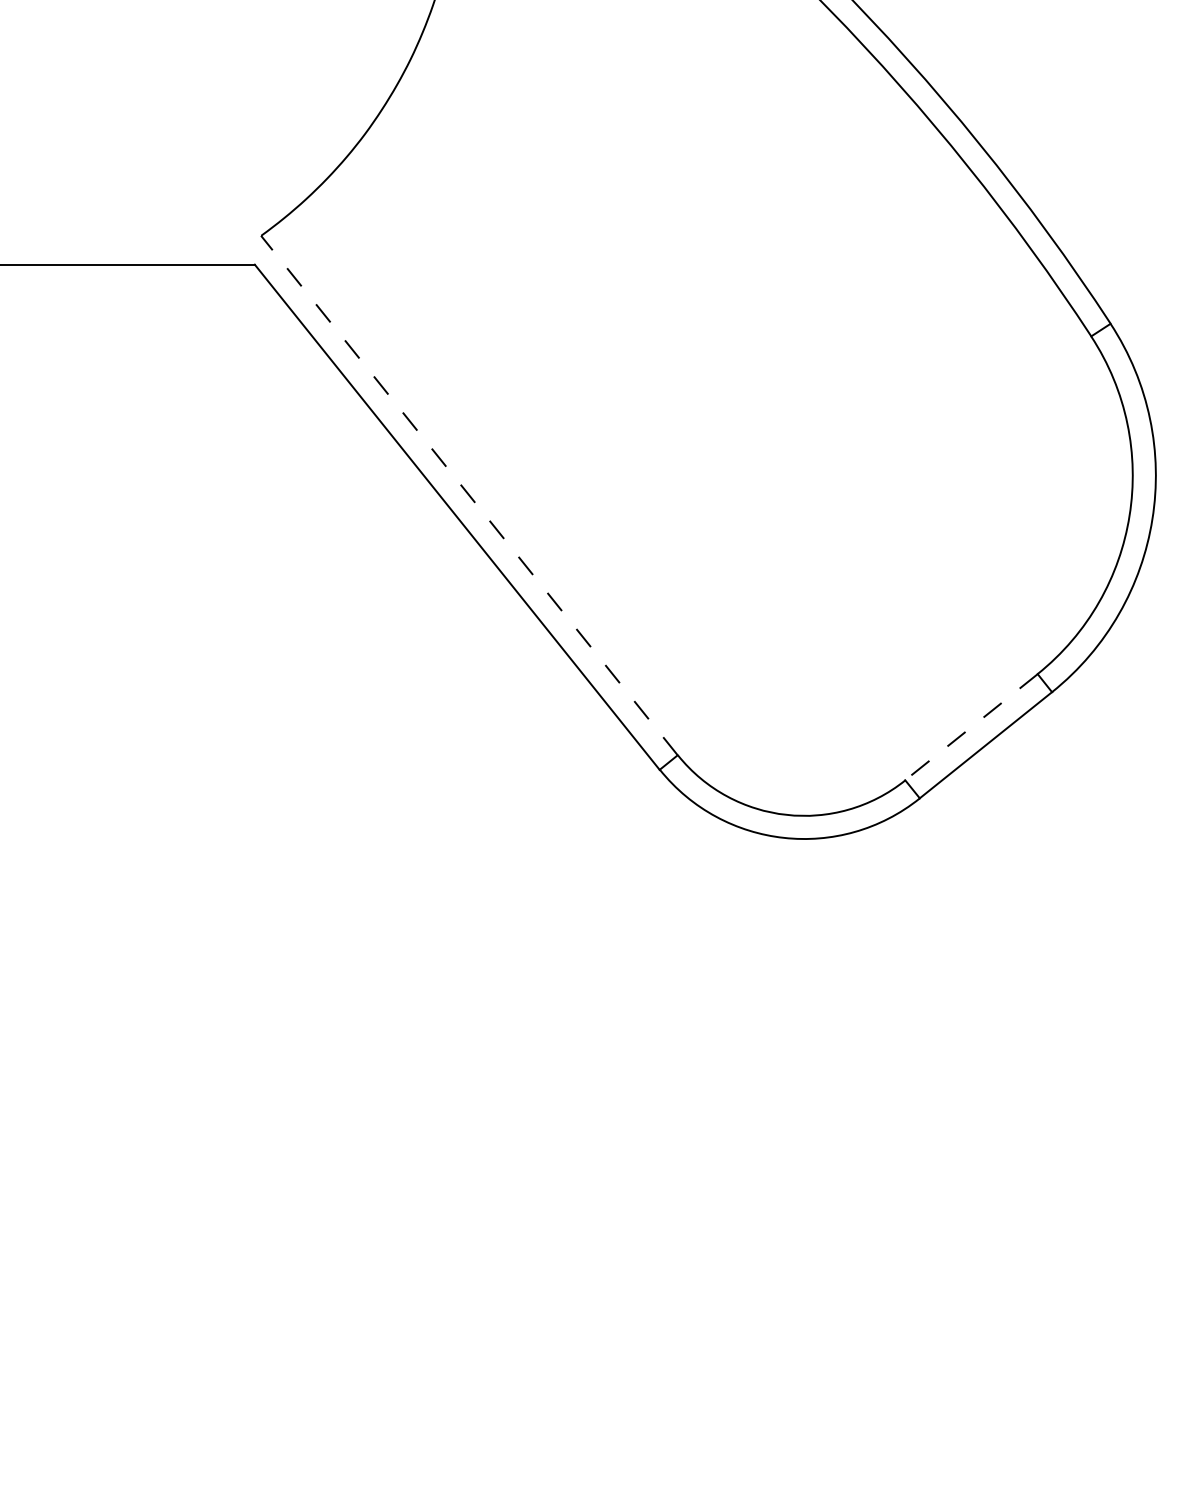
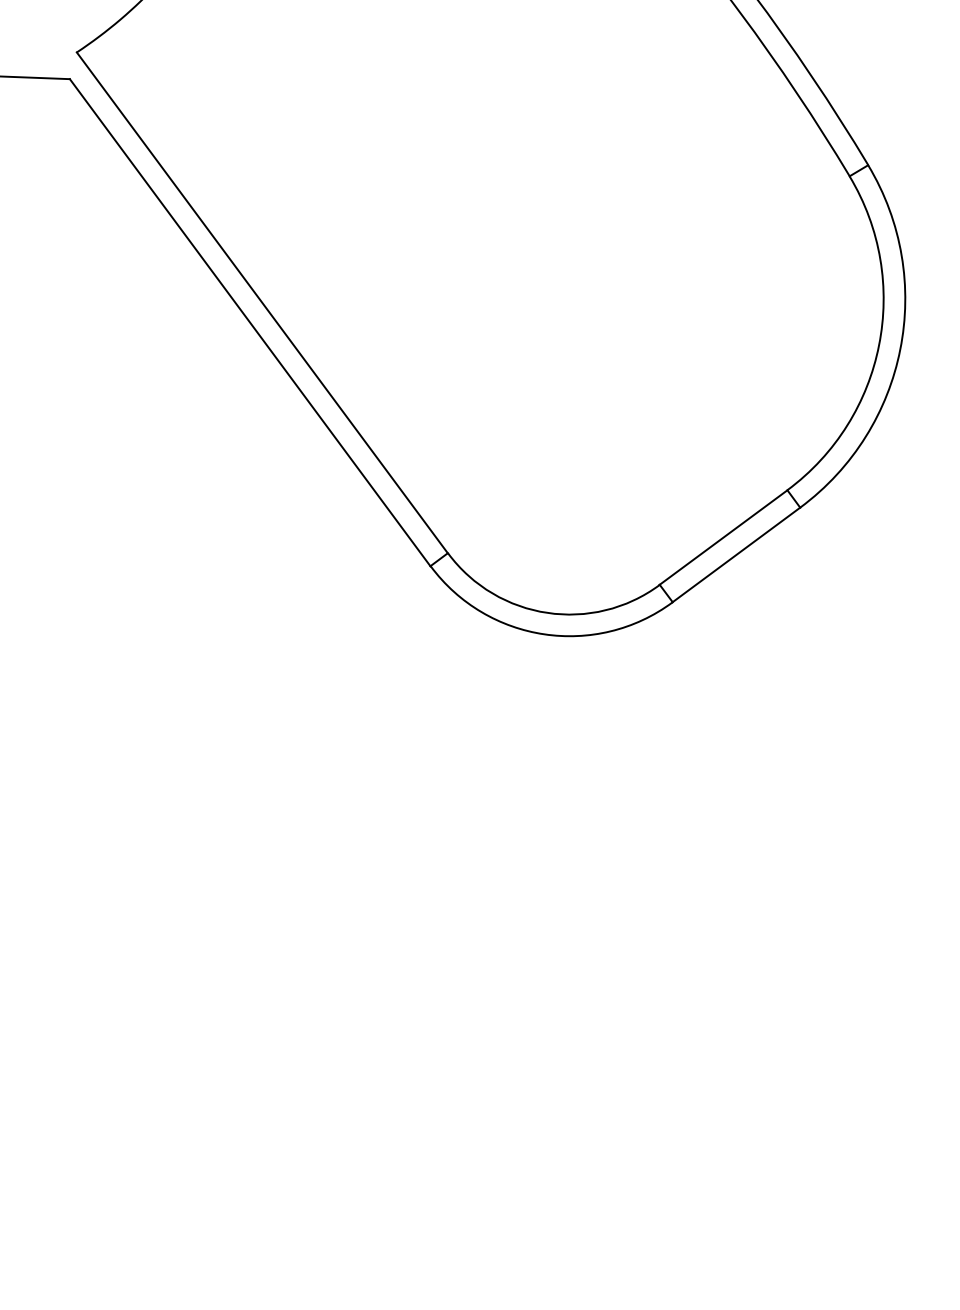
line: (469, 495) -> (262, 302), dashed -> solid
line: (971, 727) -> (723, 537), dashed -> solid

